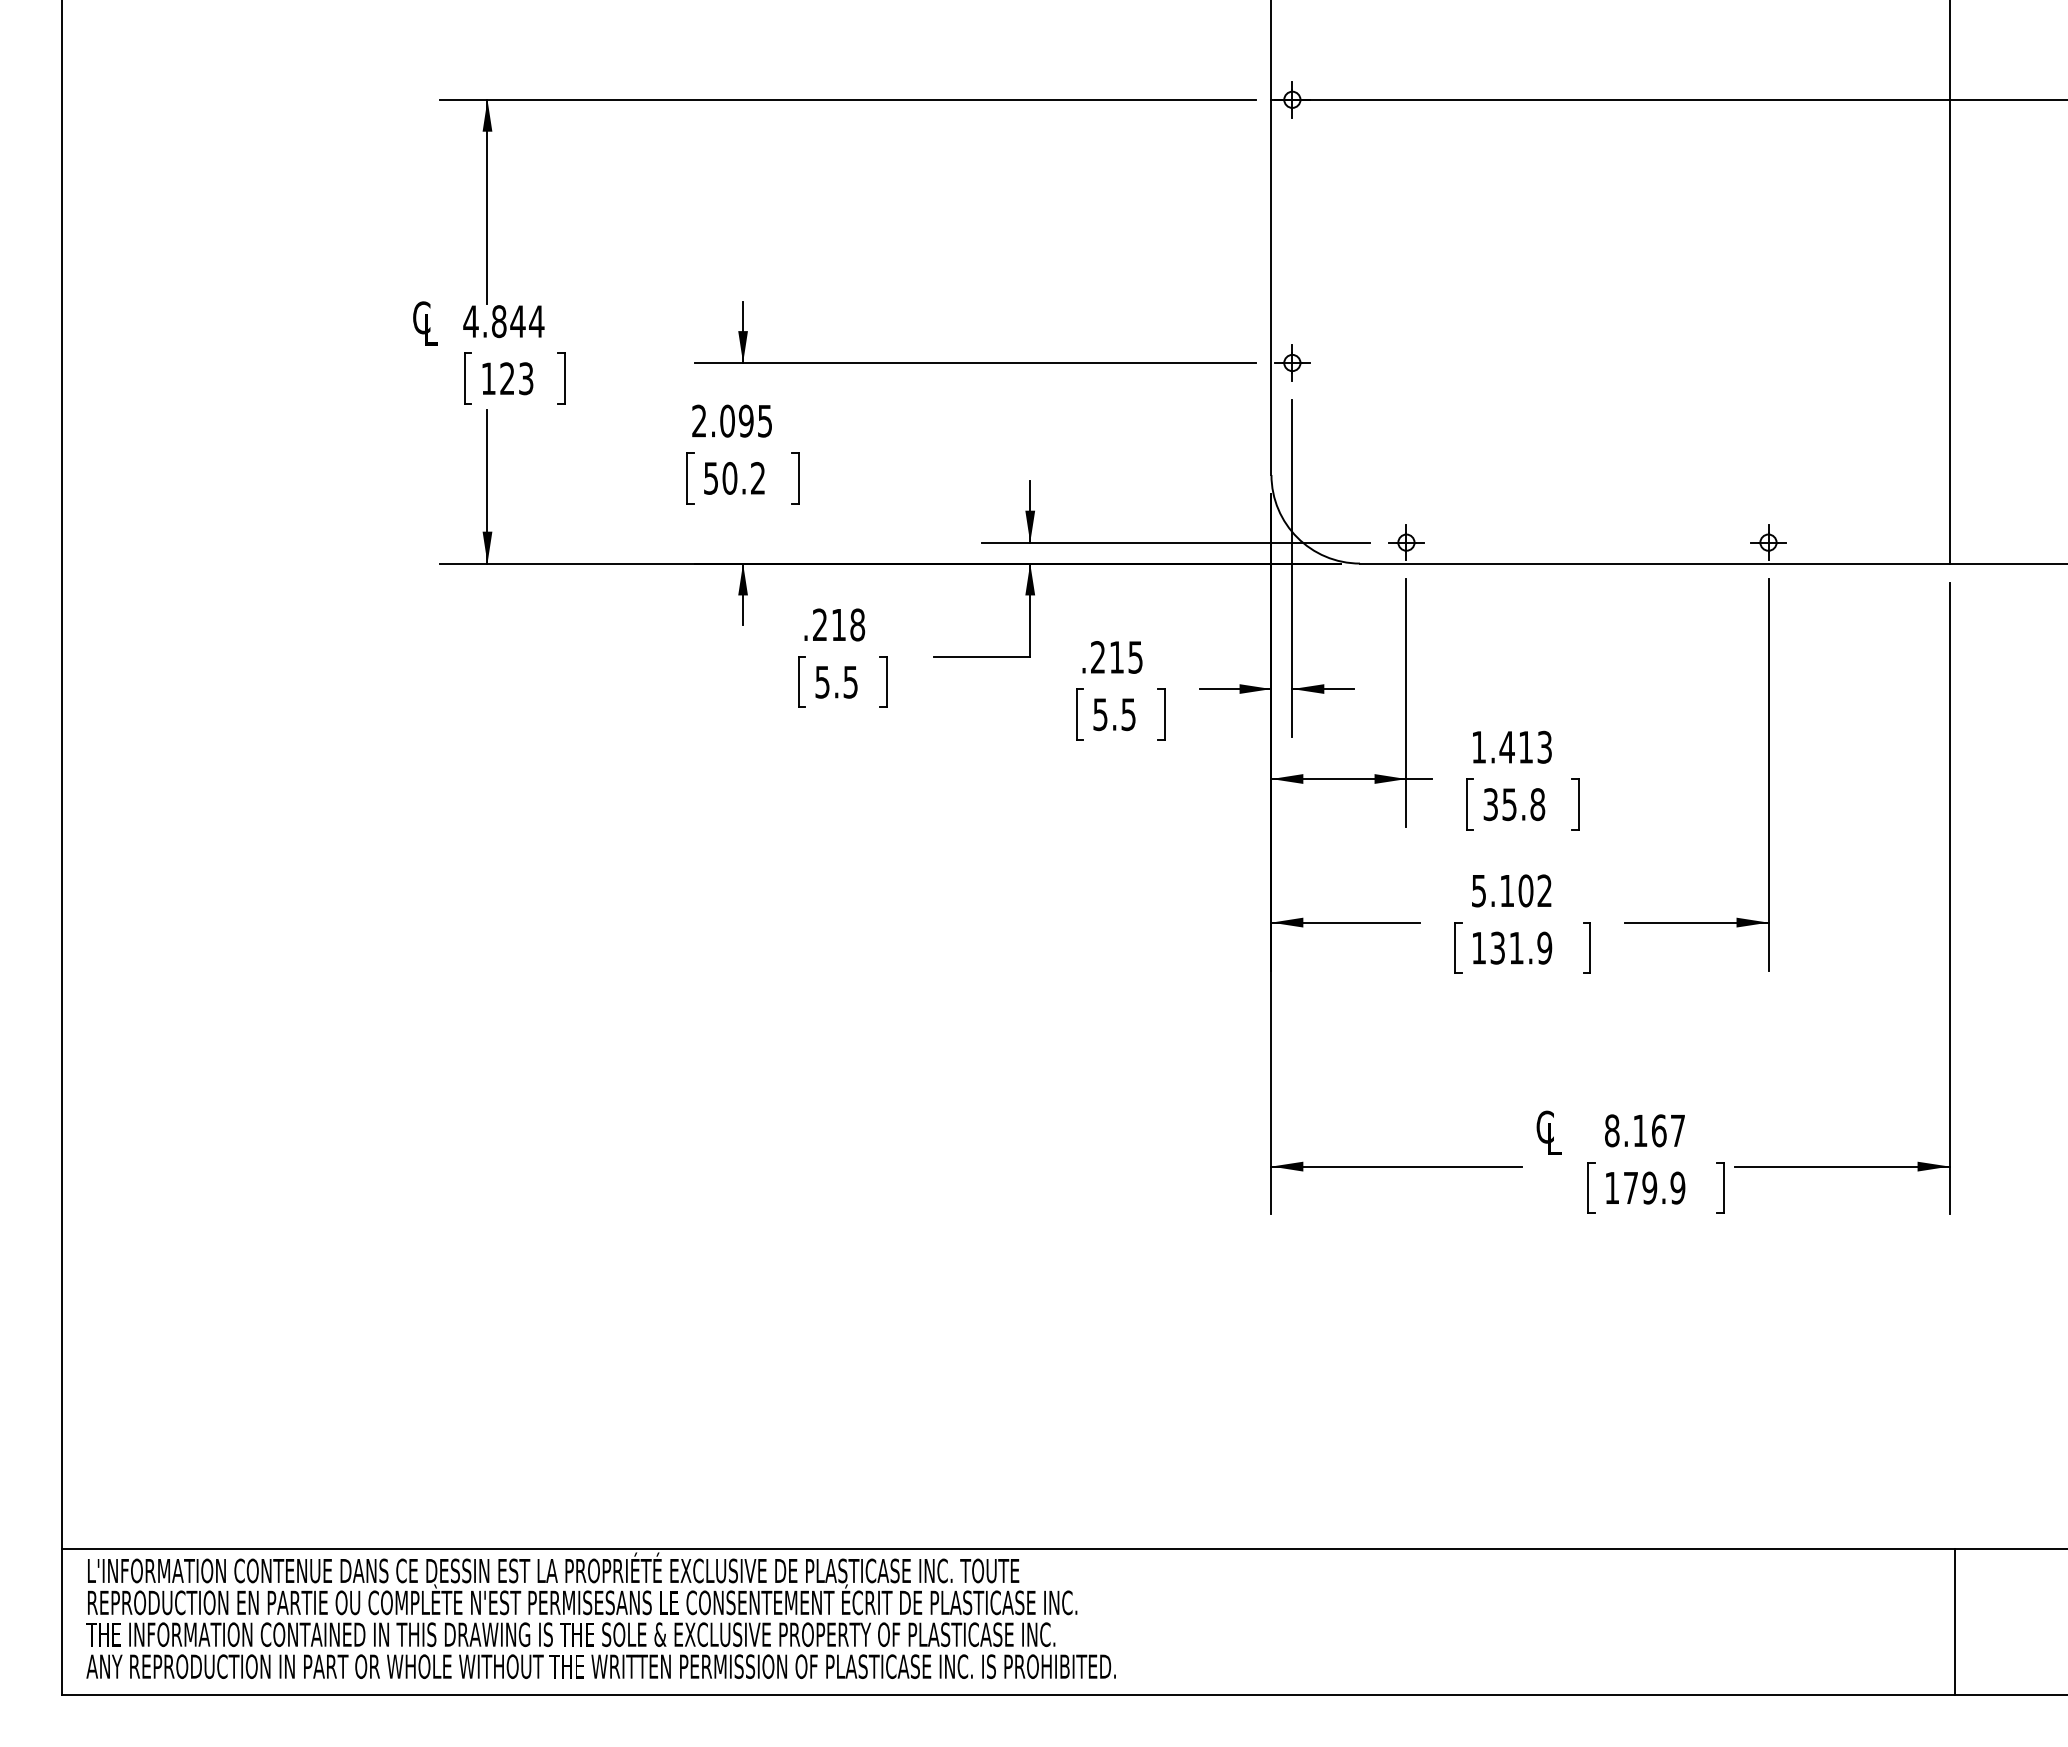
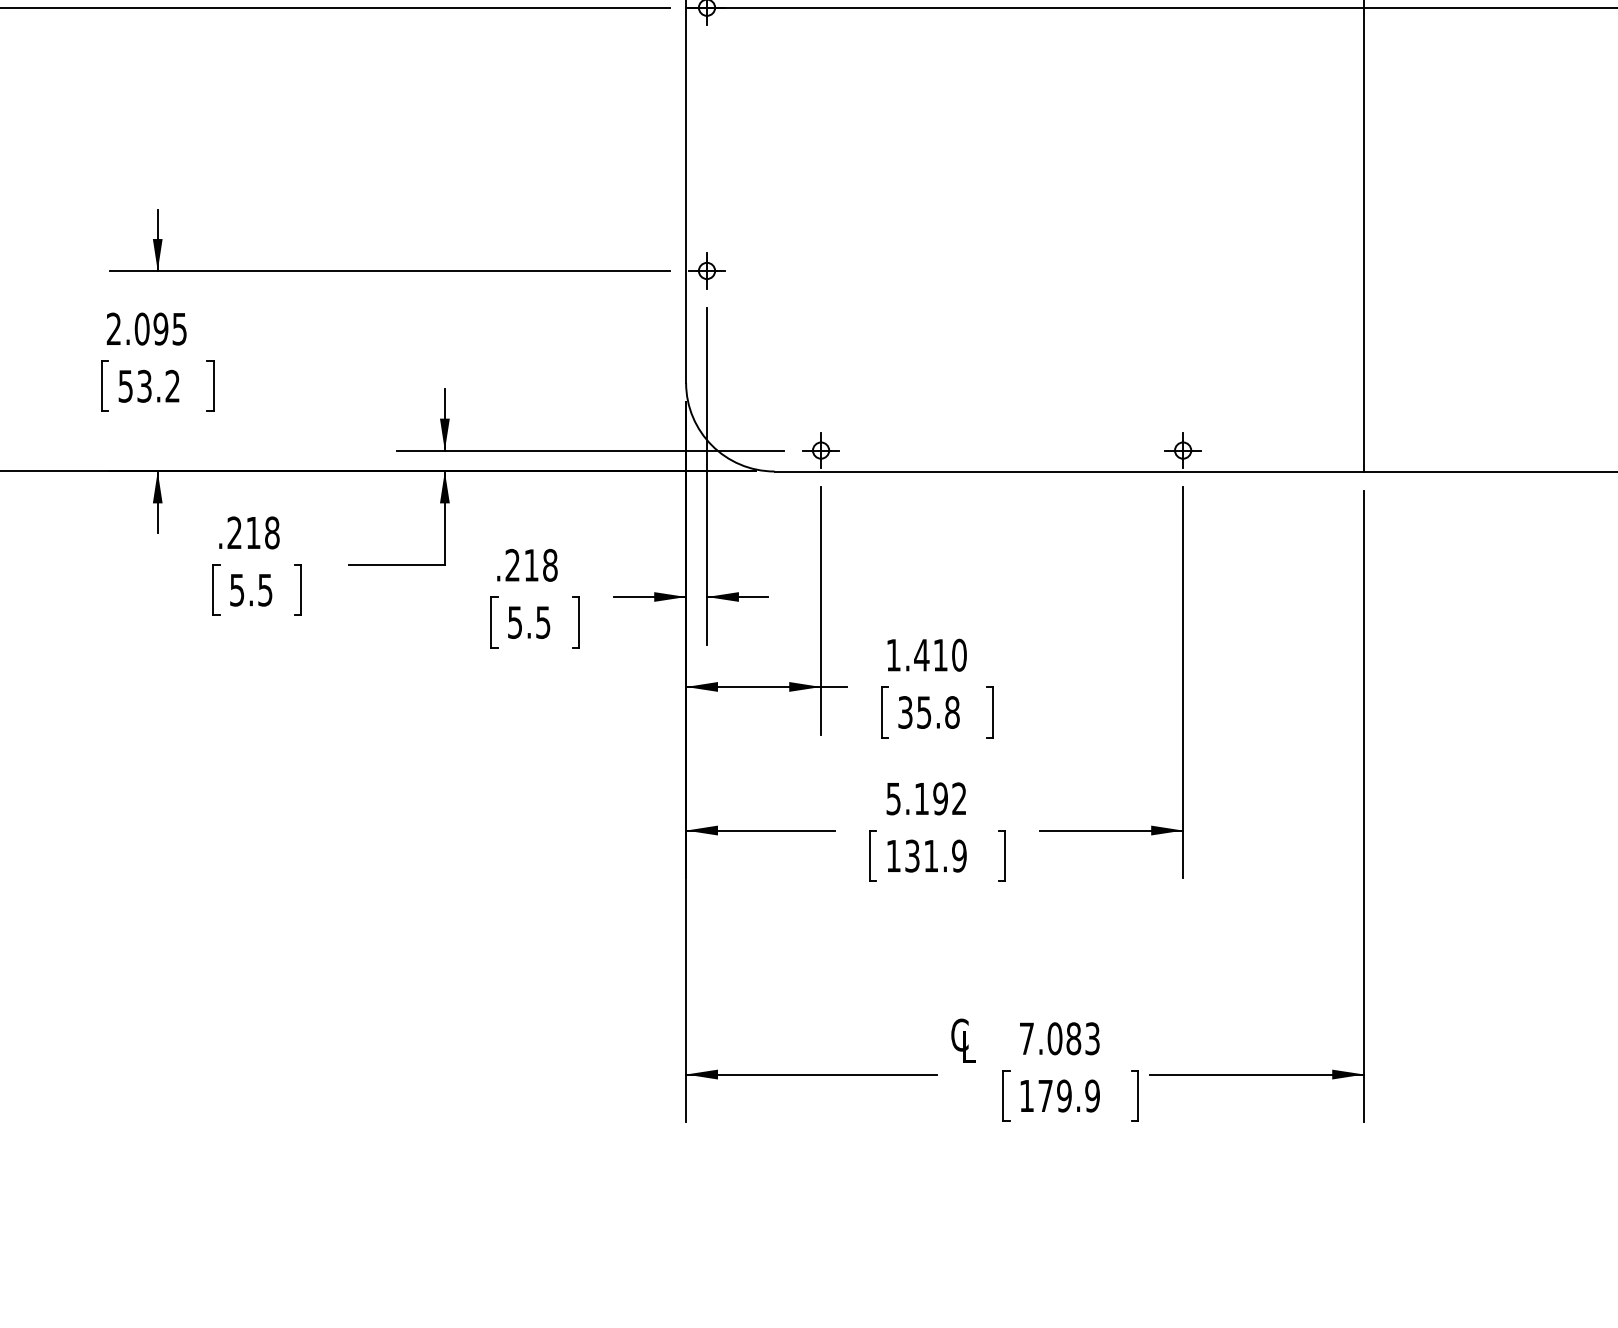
text: (729, 478) -> (144, 386), 50.2 -> 53.2
text: (1135, 657) -> (550, 565), .215 -> .218
text: (1544, 746) -> (959, 654), 1.413 -> 1.410
text: (1525, 890) -> (940, 798), 5.102 -> 5.192
text: (1644, 1130) -> (1059, 1038), 8.167 -> 7.083

